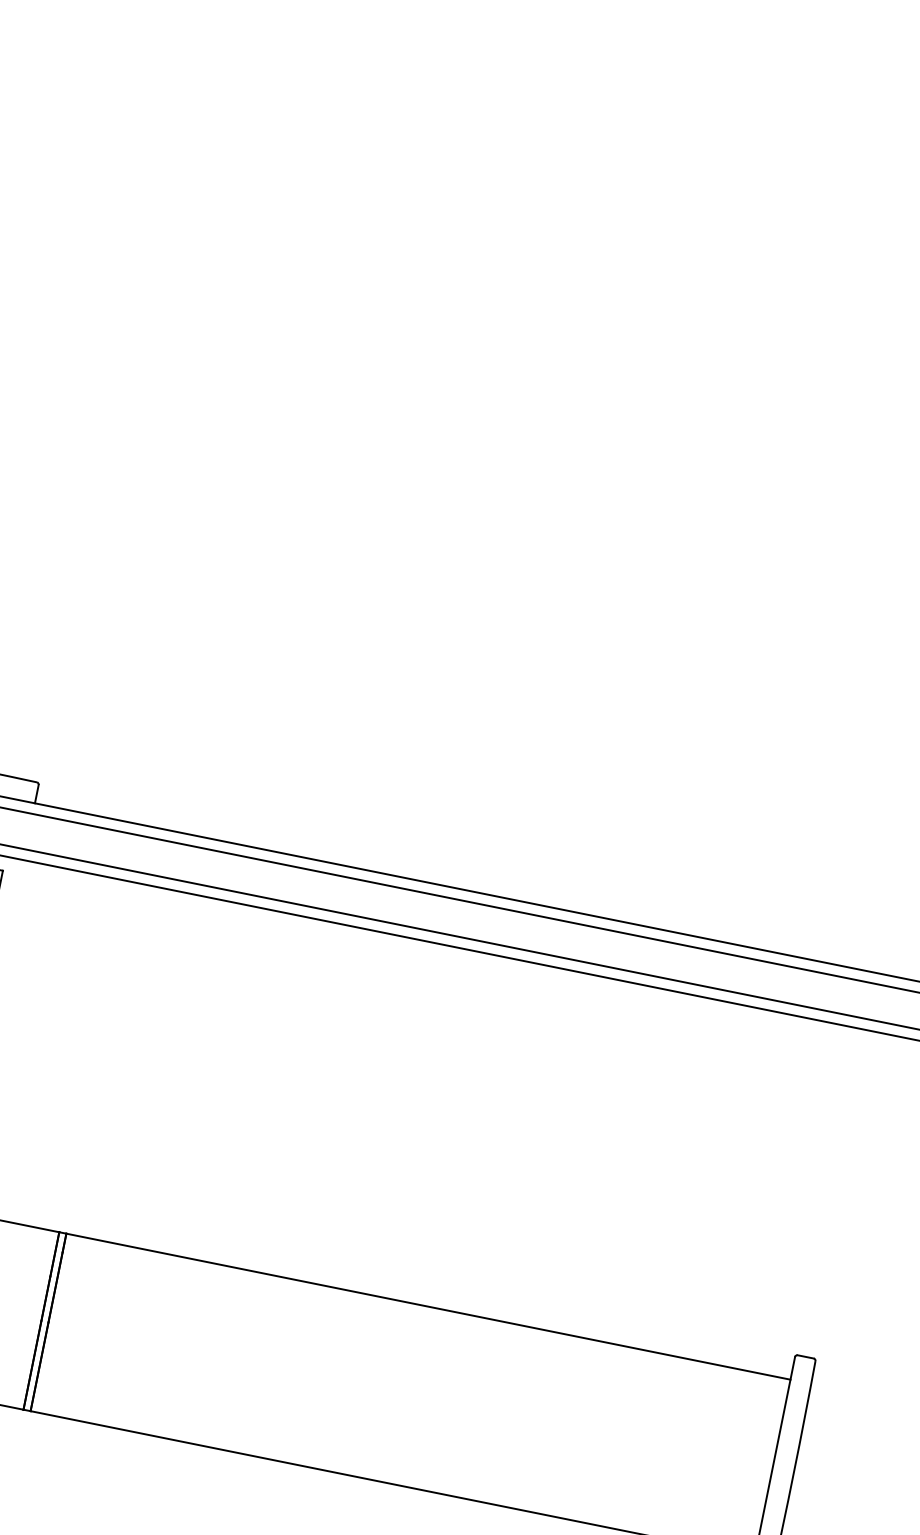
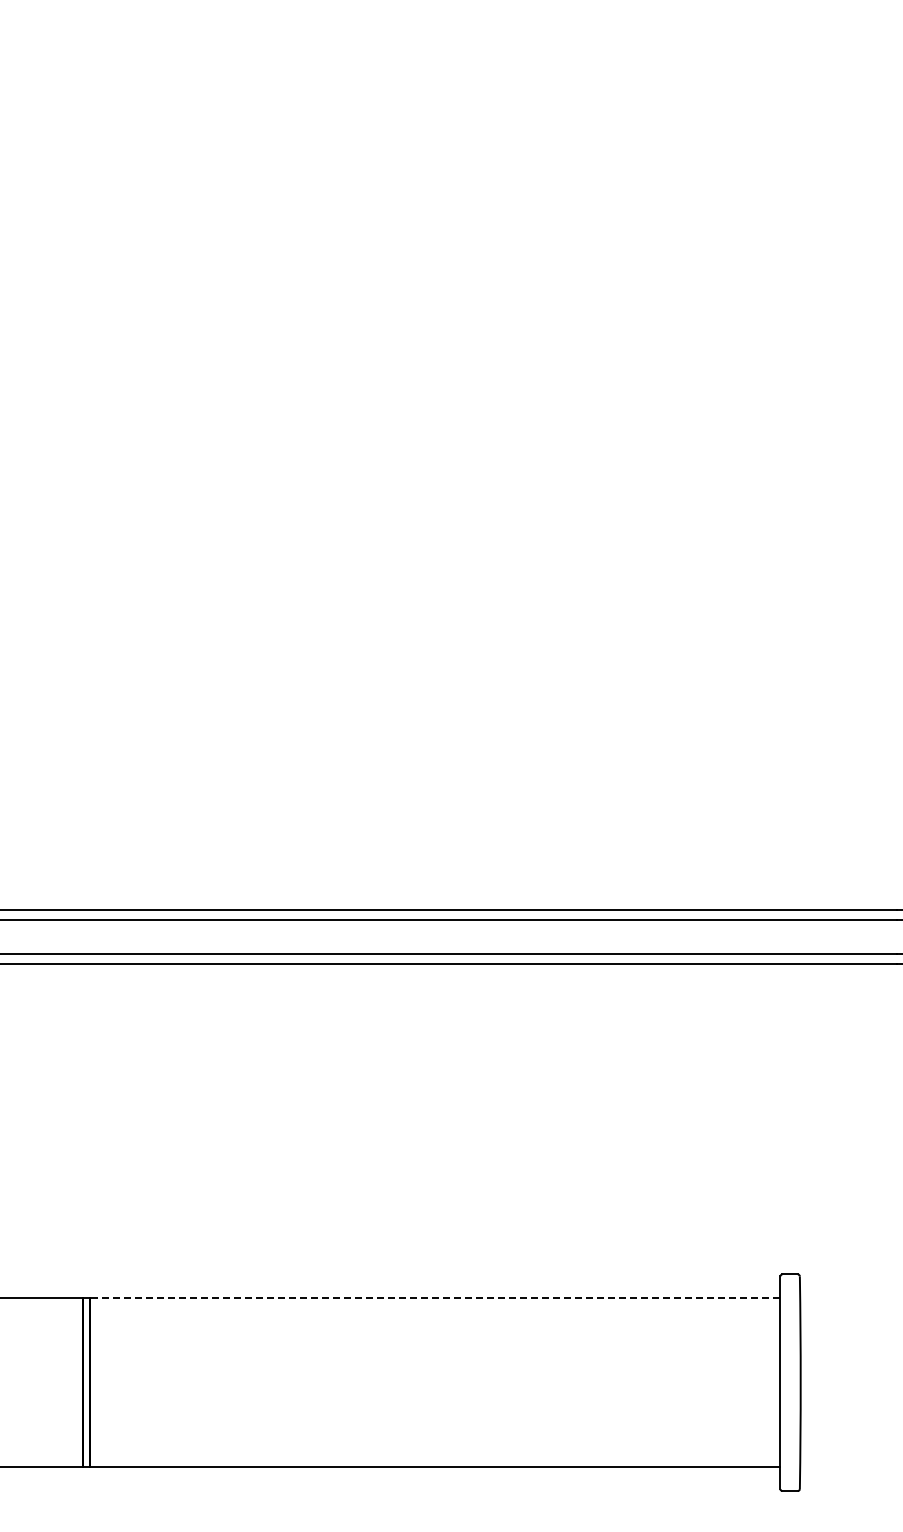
line: (427, 1306) -> (434, 1298), solid -> dashed

